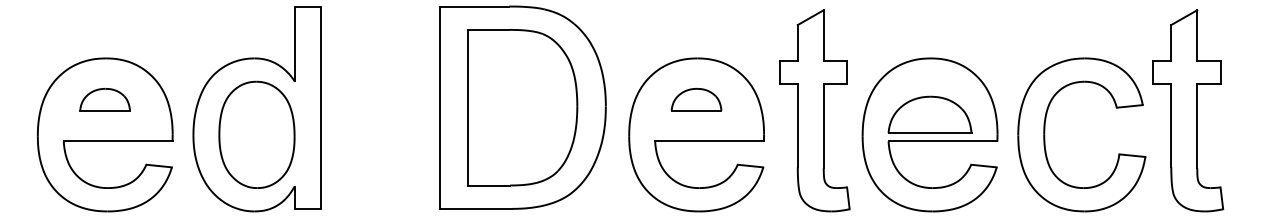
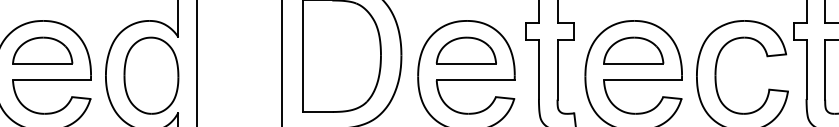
part: (104, 99) -> (42, 50), size x1.67
part: (696, 99) -> (466, 50), size x1.67
part: (929, 114) -> (633, 50), moved

